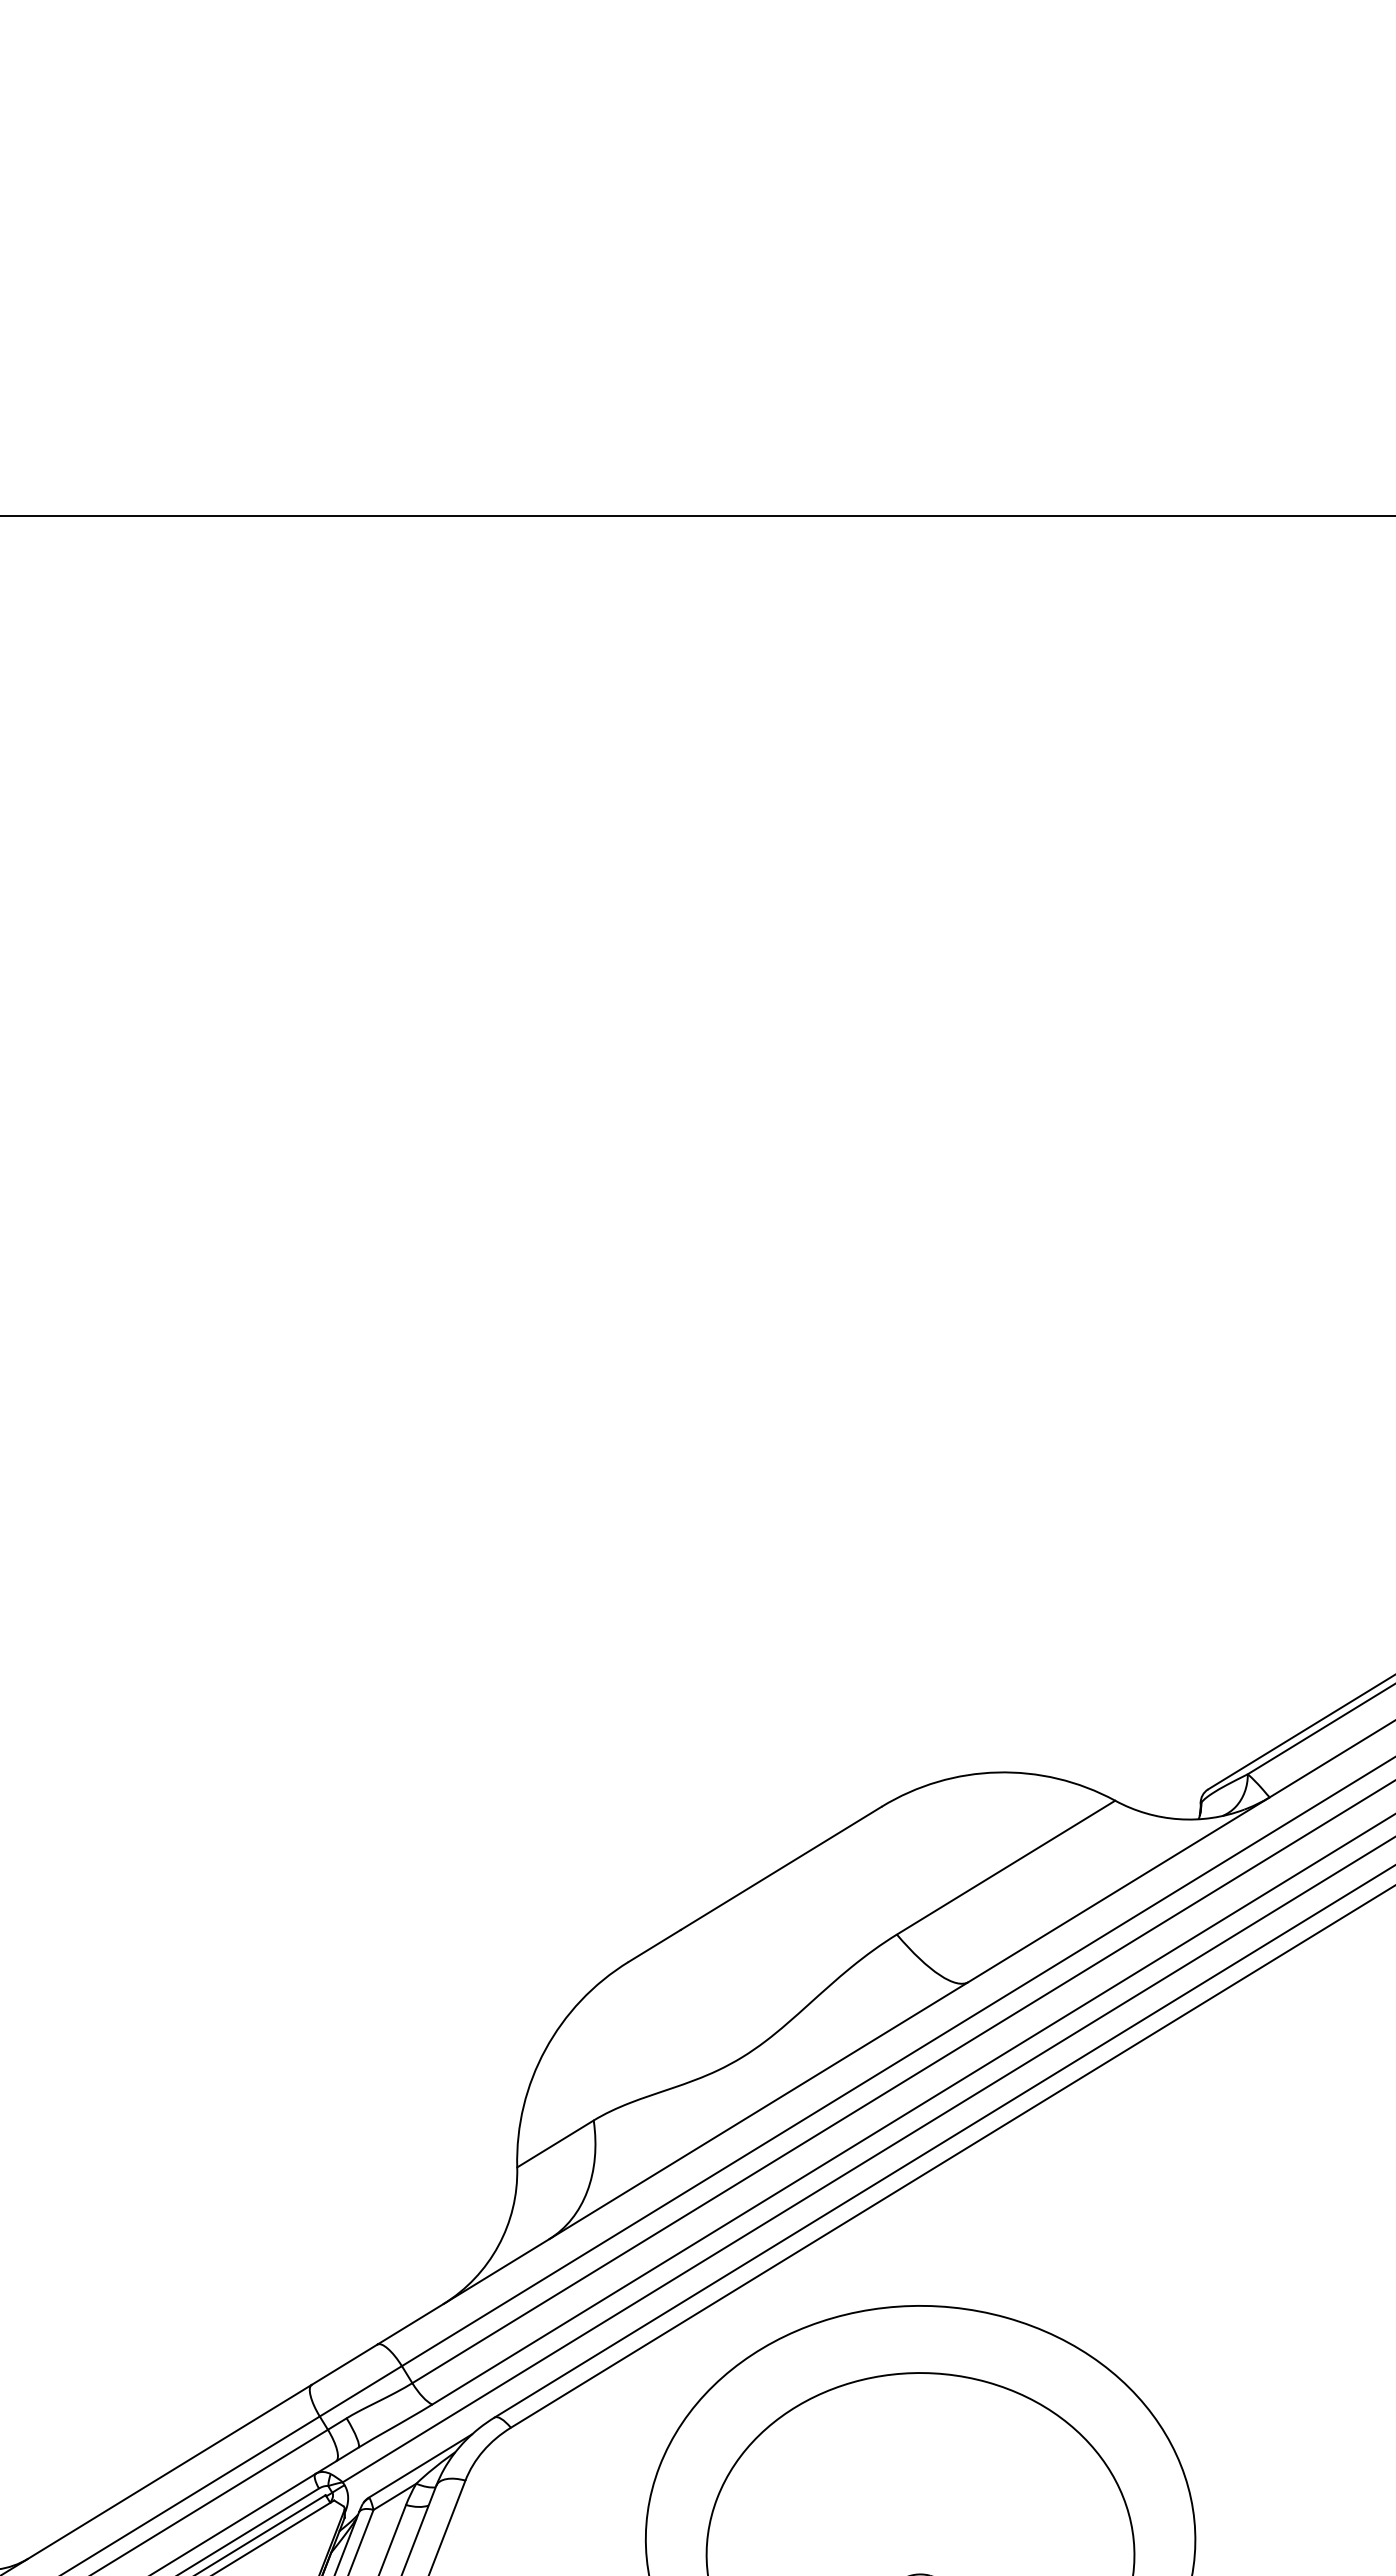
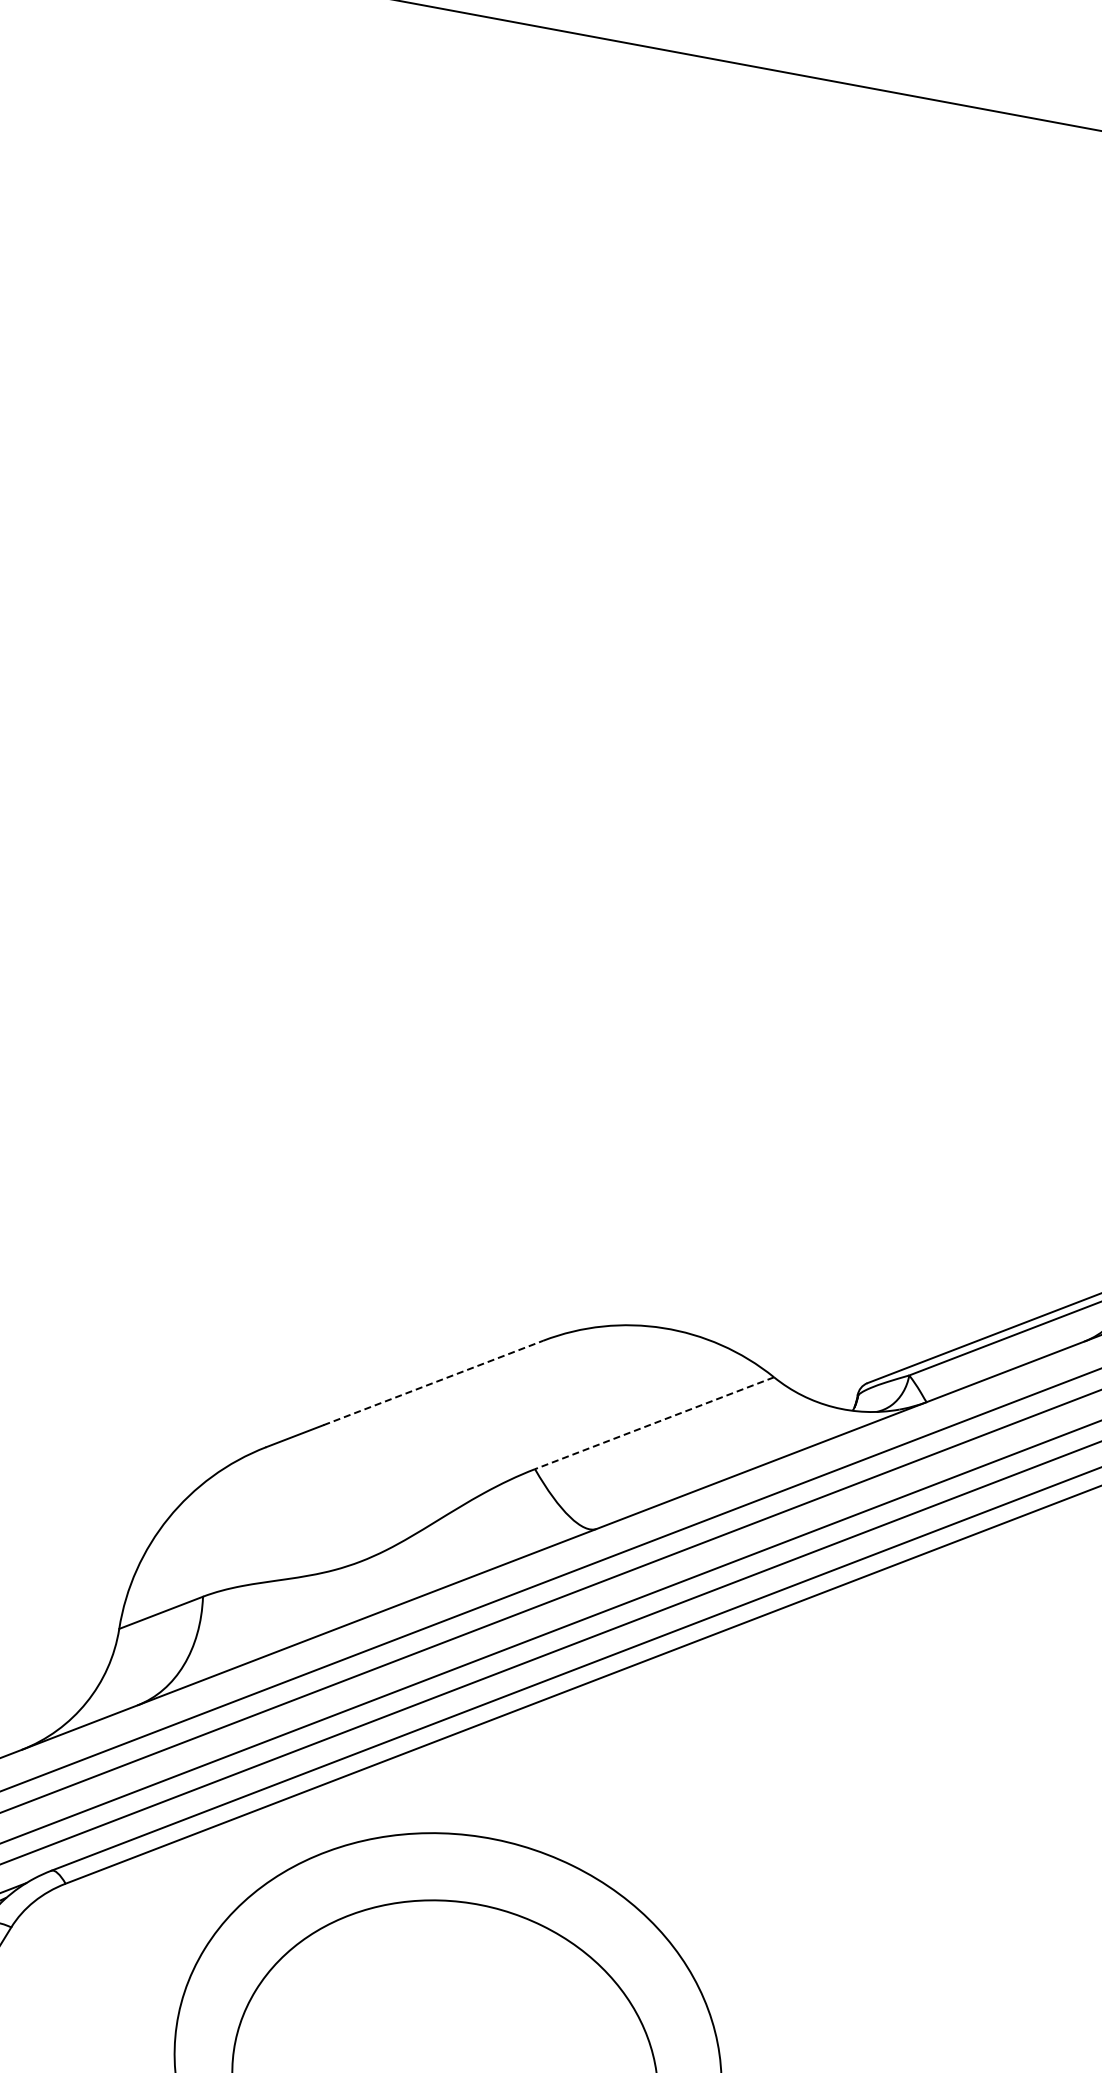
line: (1005, 1867) -> (654, 1422), solid -> dashed
line: (781, 1868) -> (433, 1383), solid -> dashed

